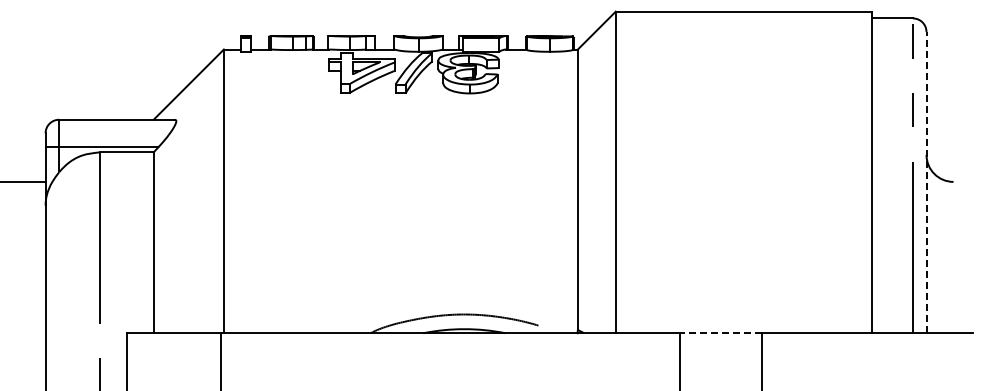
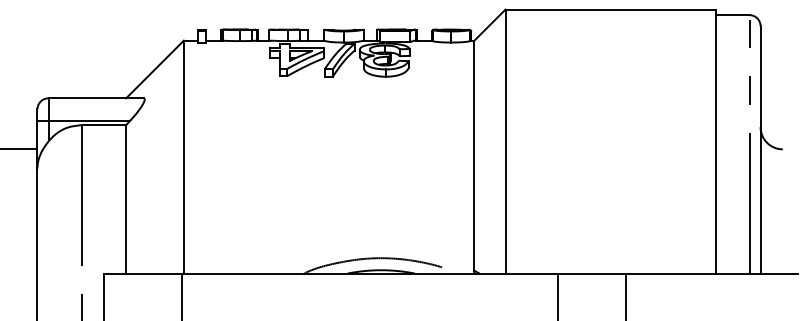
line: (926, 182) -> (760, 149), dashed -> solid
line: (720, 333) -> (591, 273), dashed -> solid

